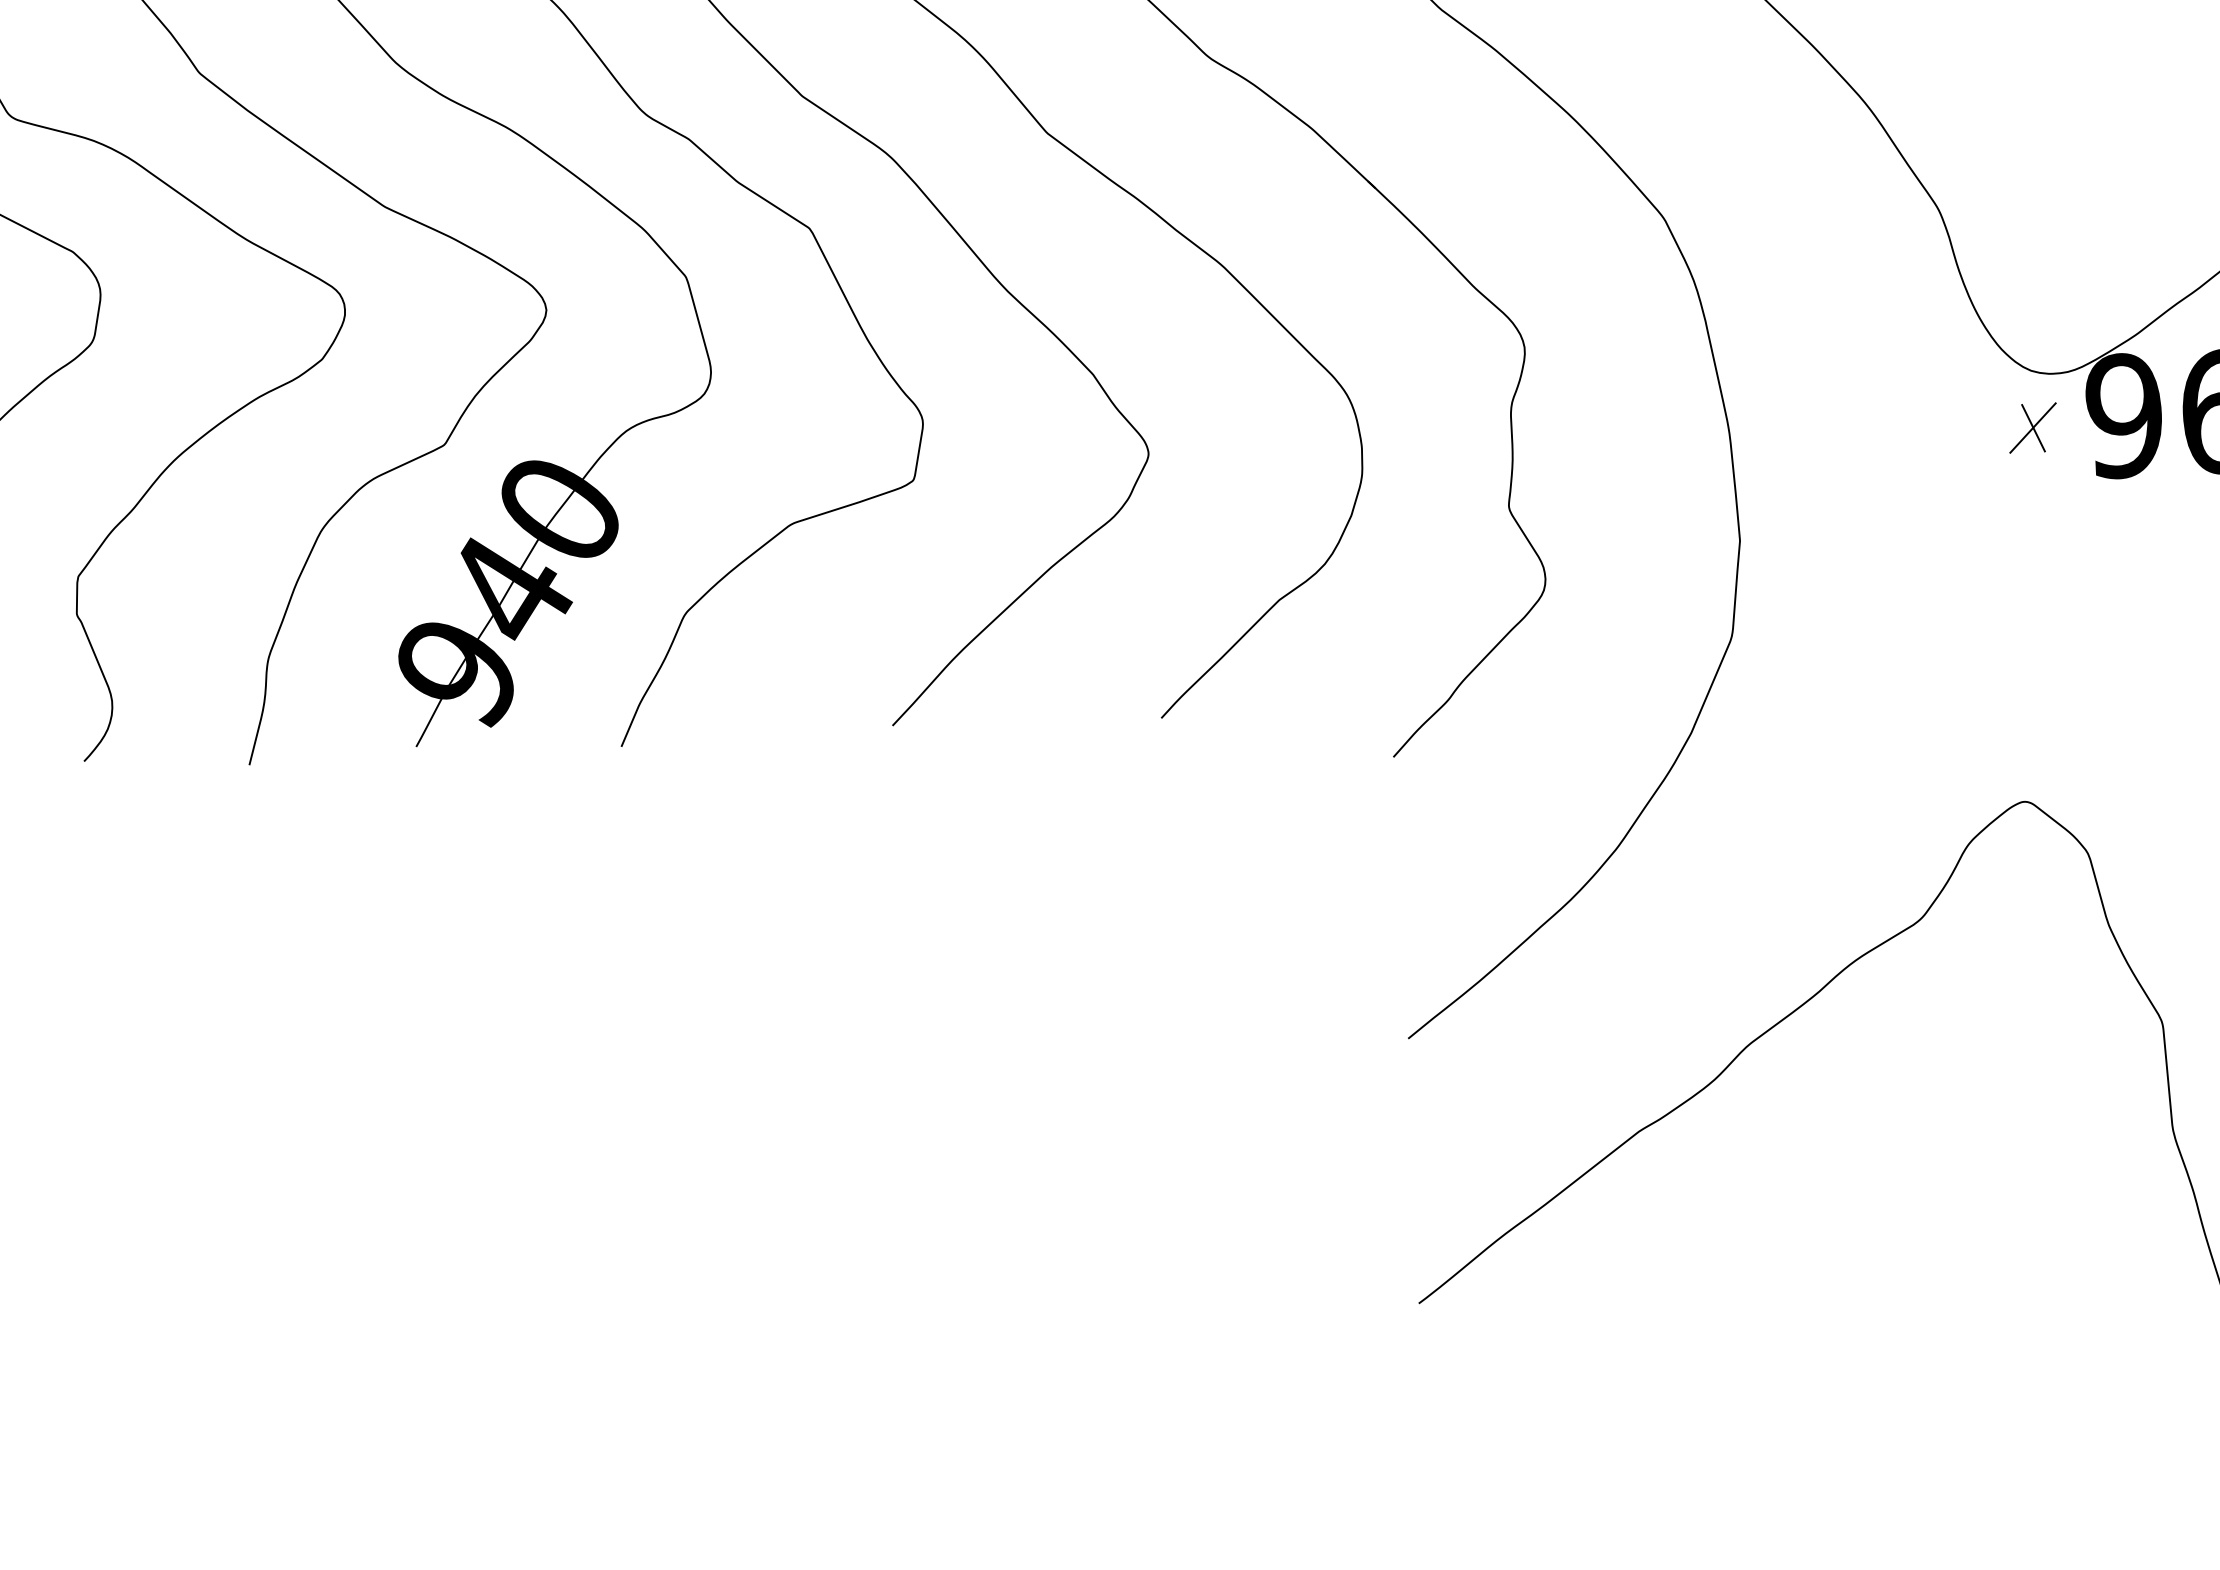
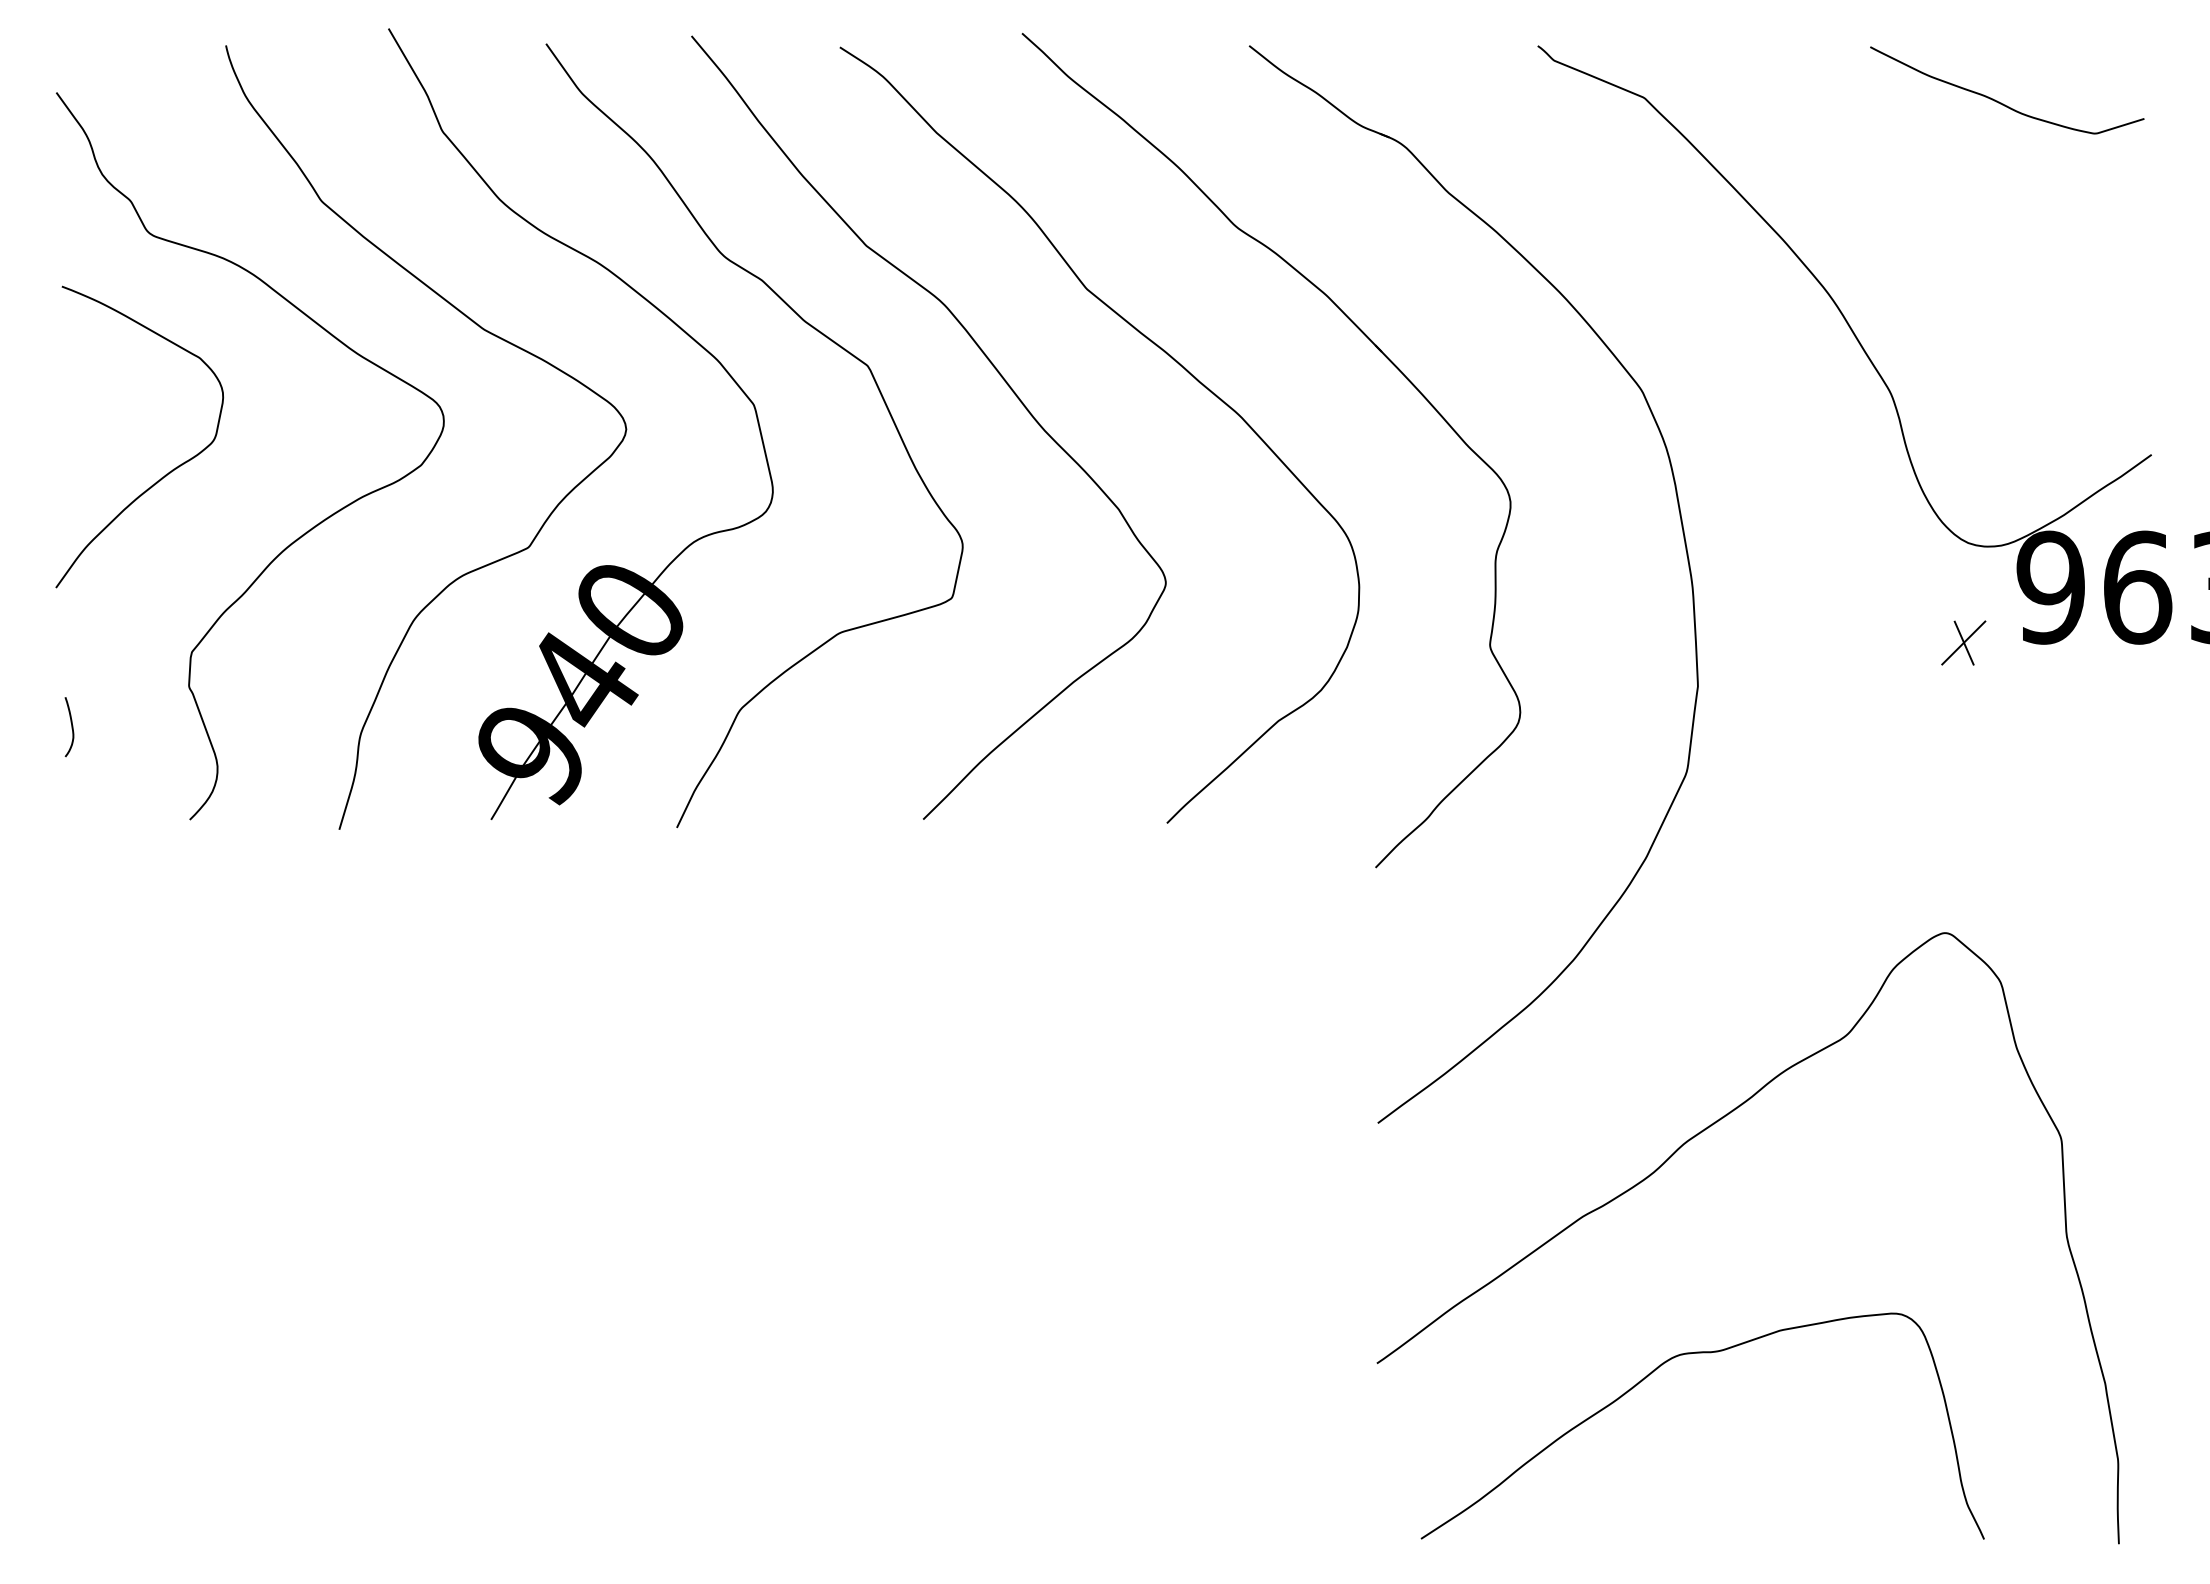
part: (2032, 427) -> (1963, 642), moved
curve: (1728, 1296) -> (1657, 1369), added

